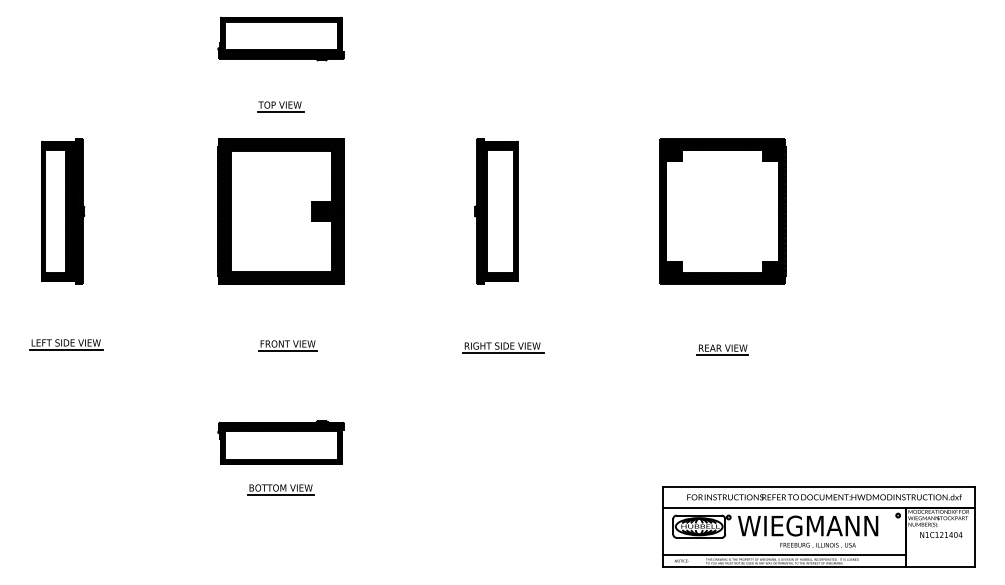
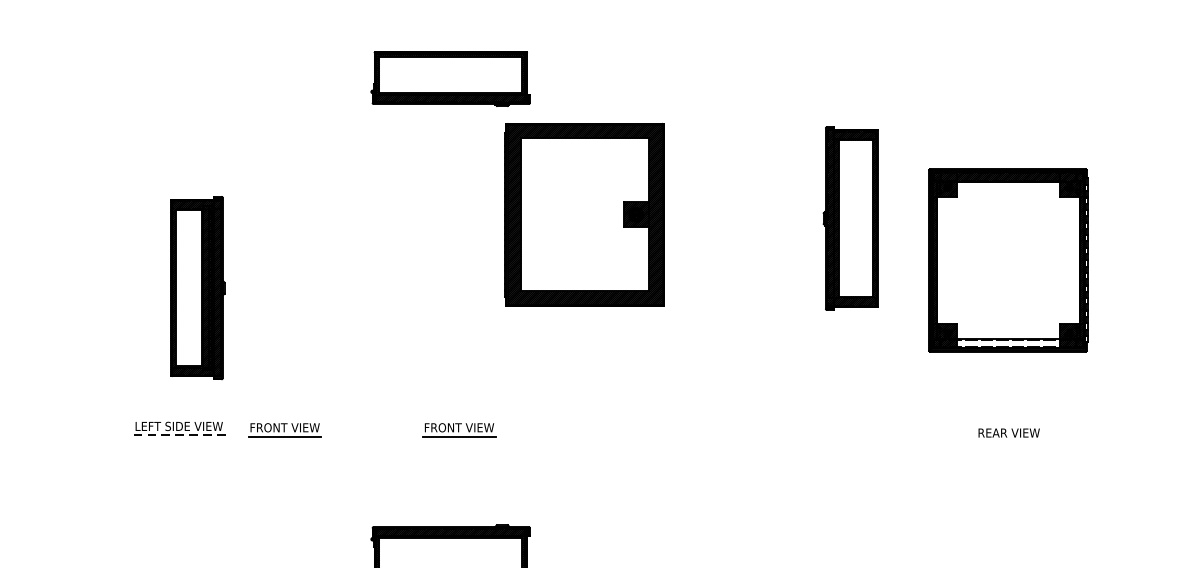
part: (280, 38) -> (449, 78), moved
part: (280, 106) -> (449, 127), removed
part: (63, 211) -> (198, 288), moved
part: (280, 211) -> (583, 214), moved
part: (496, 211) -> (850, 218), moved
hatch: (722, 277) -> (1008, 343), removed
part: (149, 345) -> (284, 429), added
part: (503, 347) -> (731, 432), removed
line: (67, 350) -> (180, 435), solid -> dashed
line: (722, 355) -> (1008, 442), removed

